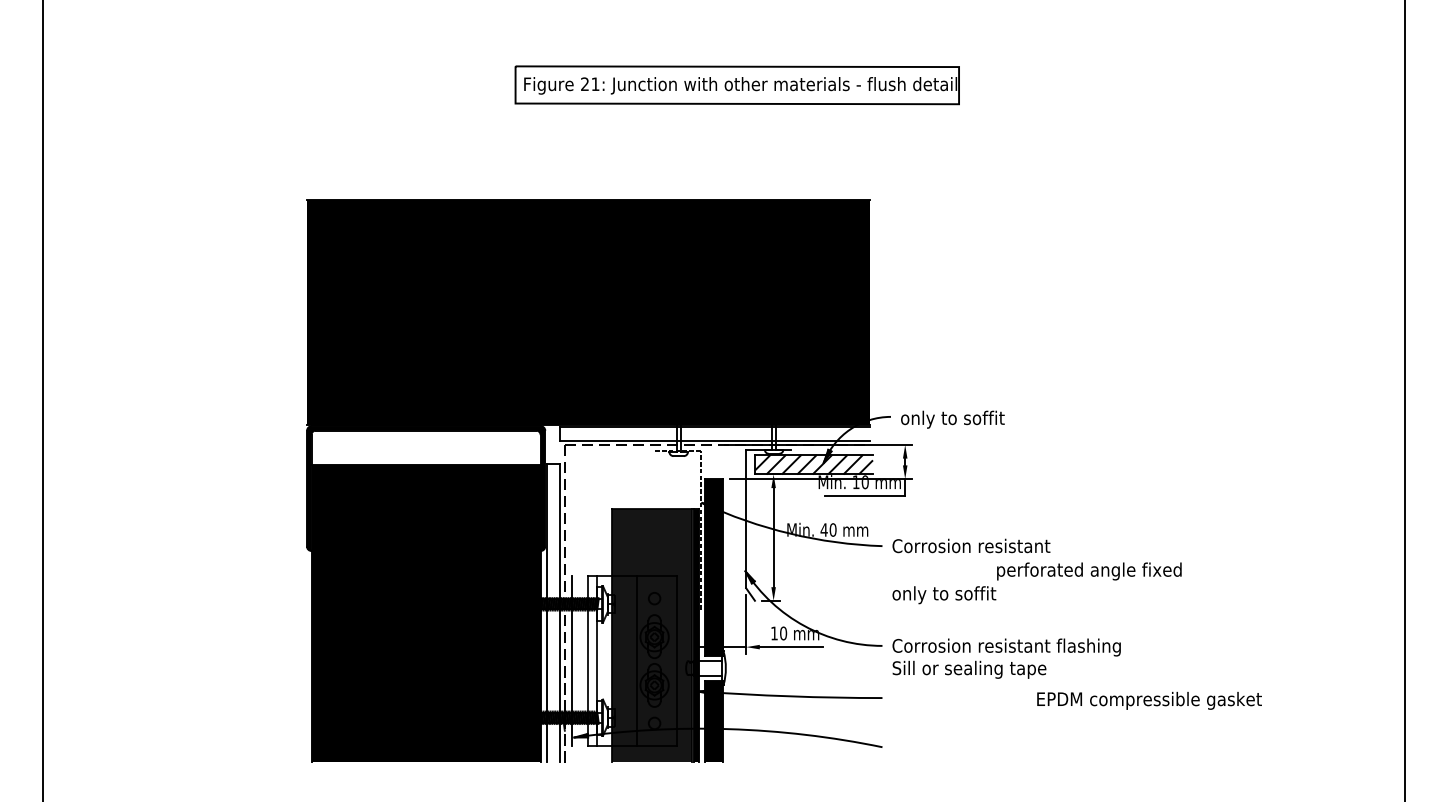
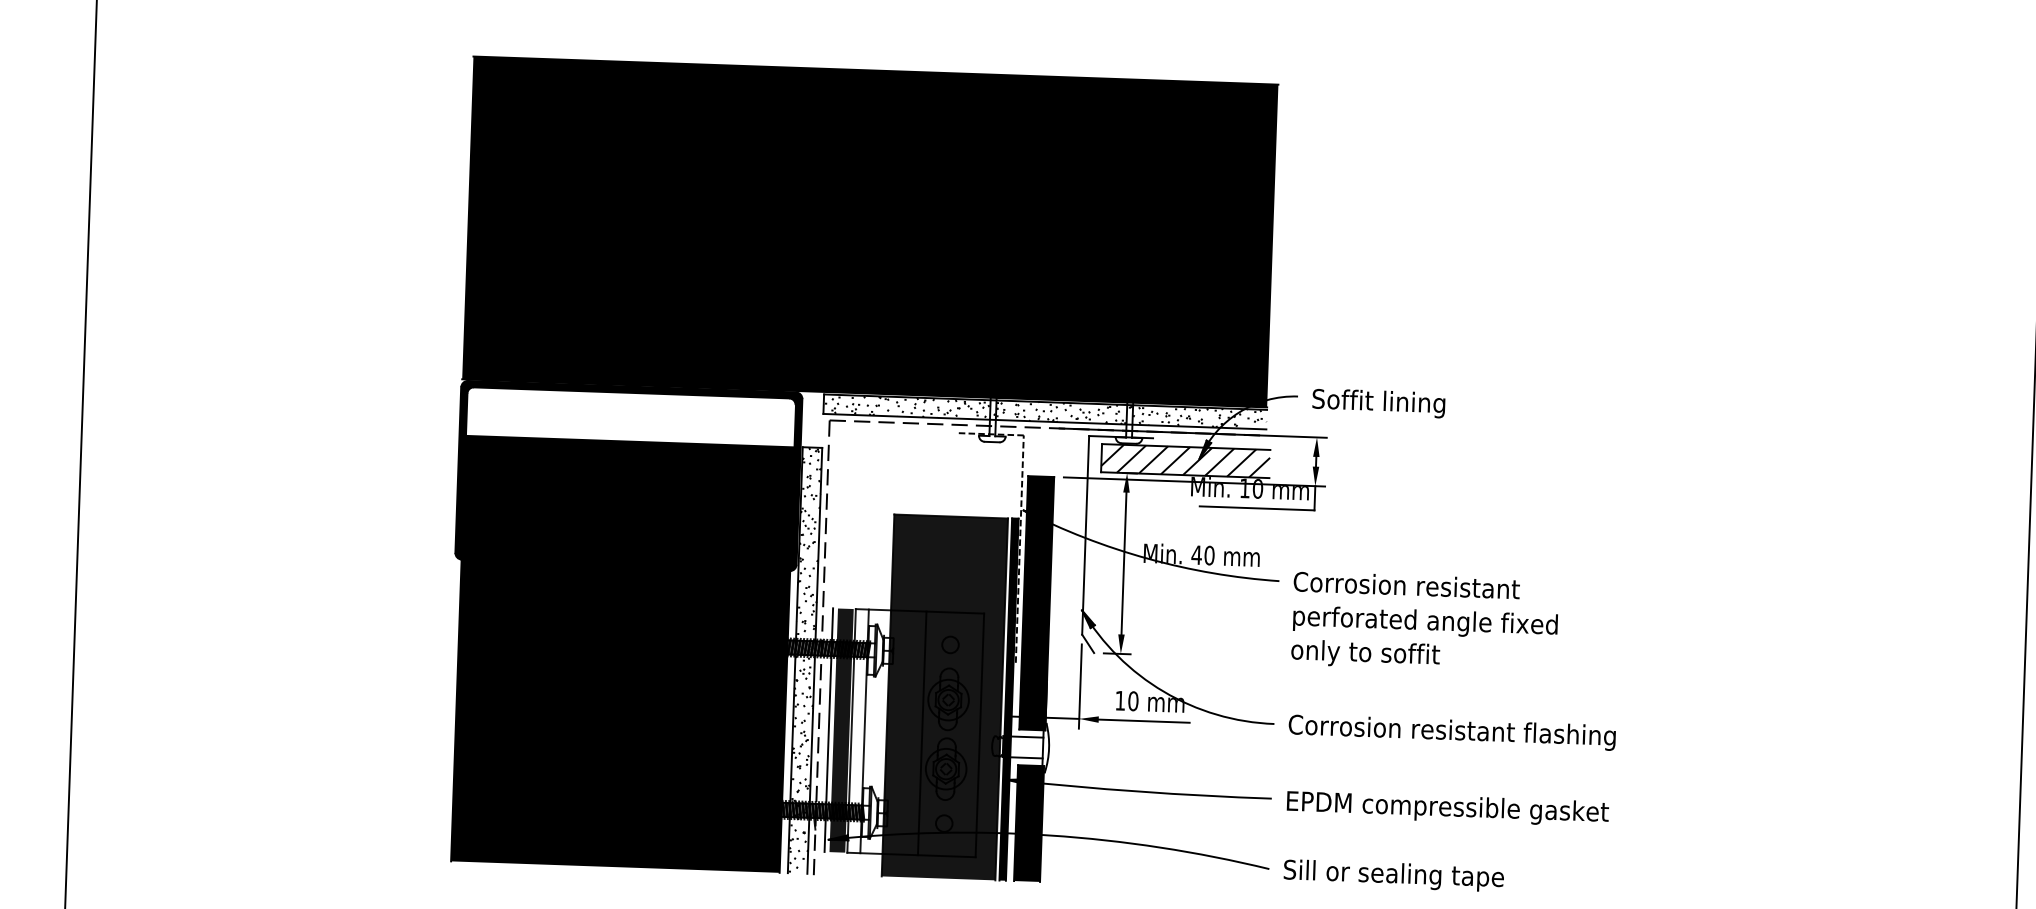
text: (952, 419) -> (1386, 403), only to soffit -> Soffit lining
hatch: (714, 433) -> (1044, 411), added
text: (1089, 571) -> (1425, 622), moved
hatch: (553, 612) -> (805, 659), added
fill: (580, 660) -> (841, 729), added
text: (969, 669) -> (1393, 875), moved
text: (1149, 700) -> (1447, 808), moved

